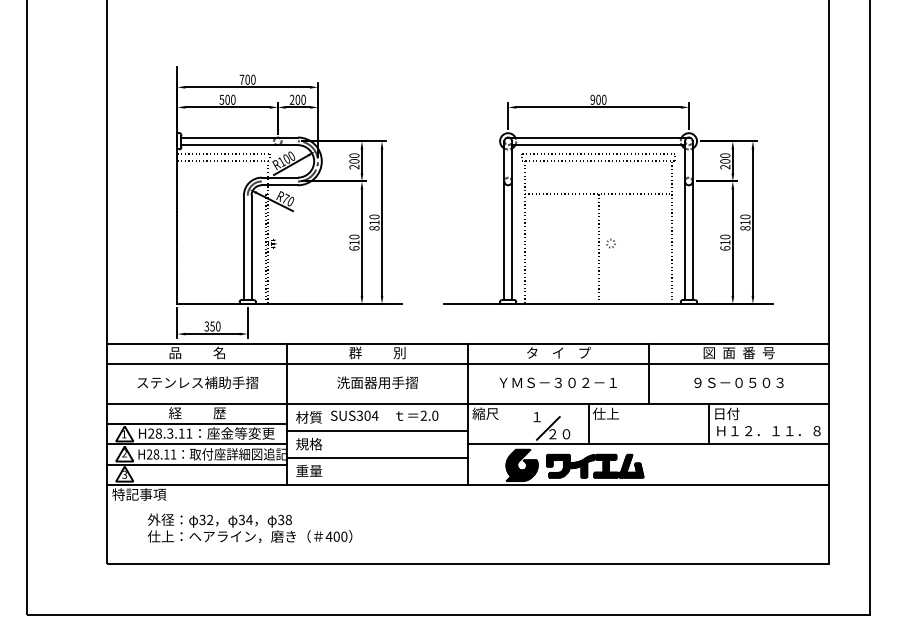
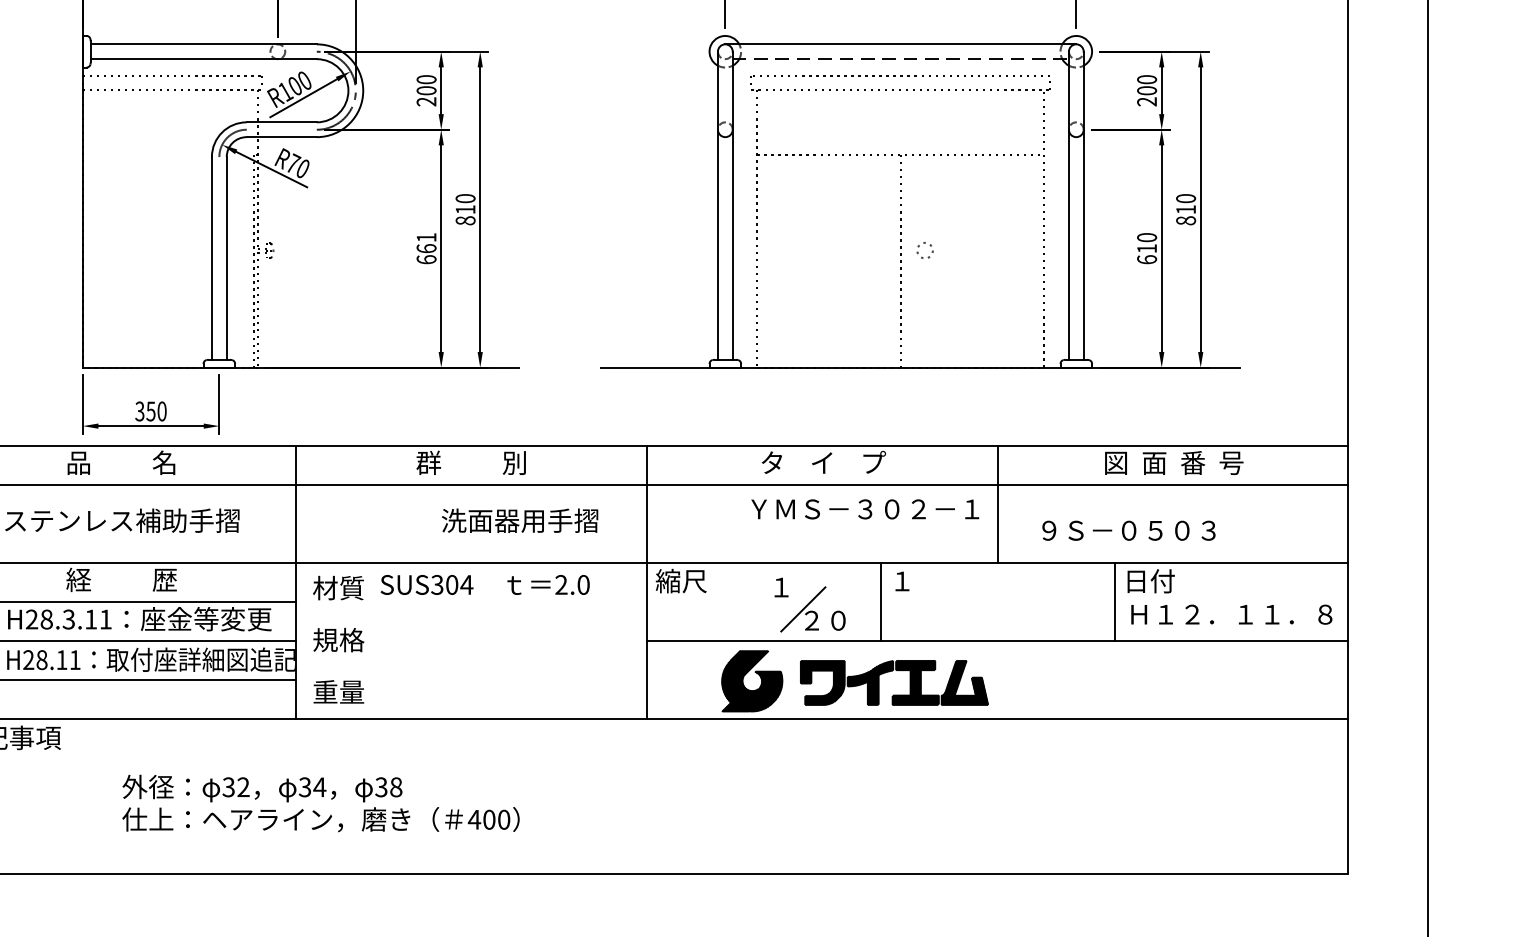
line: (598, 145) -> (900, 59), solid -> dashed
text: (354, 239) -> (426, 242), 610 -> 661
text: (377, 382) -> (519, 520), moved
text: (557, 382) -> (863, 508), moved
text: (738, 382) -> (1127, 529), moved
text: (605, 413) -> (914, 580), 仕上 -> １
line: (377, 431) -> (471, 615), removed
line: (377, 457) -> (471, 665), removed
text: (250, 527) -> (321, 801), moved

